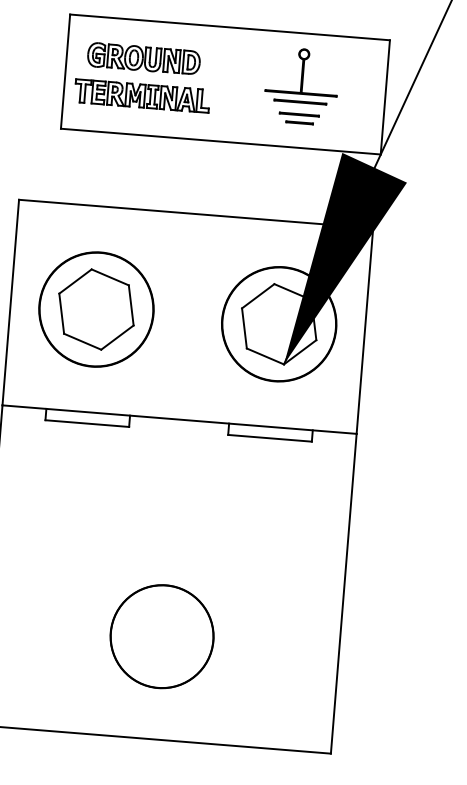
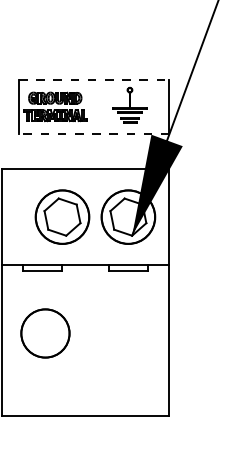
line: (230, 27) -> (94, 80), solid -> dashed
line: (219, 142) -> (93, 134), solid -> dashed
part: (96, 308) -> (62, 216), moved
circle: (162, 636) -> (45, 333), moved

